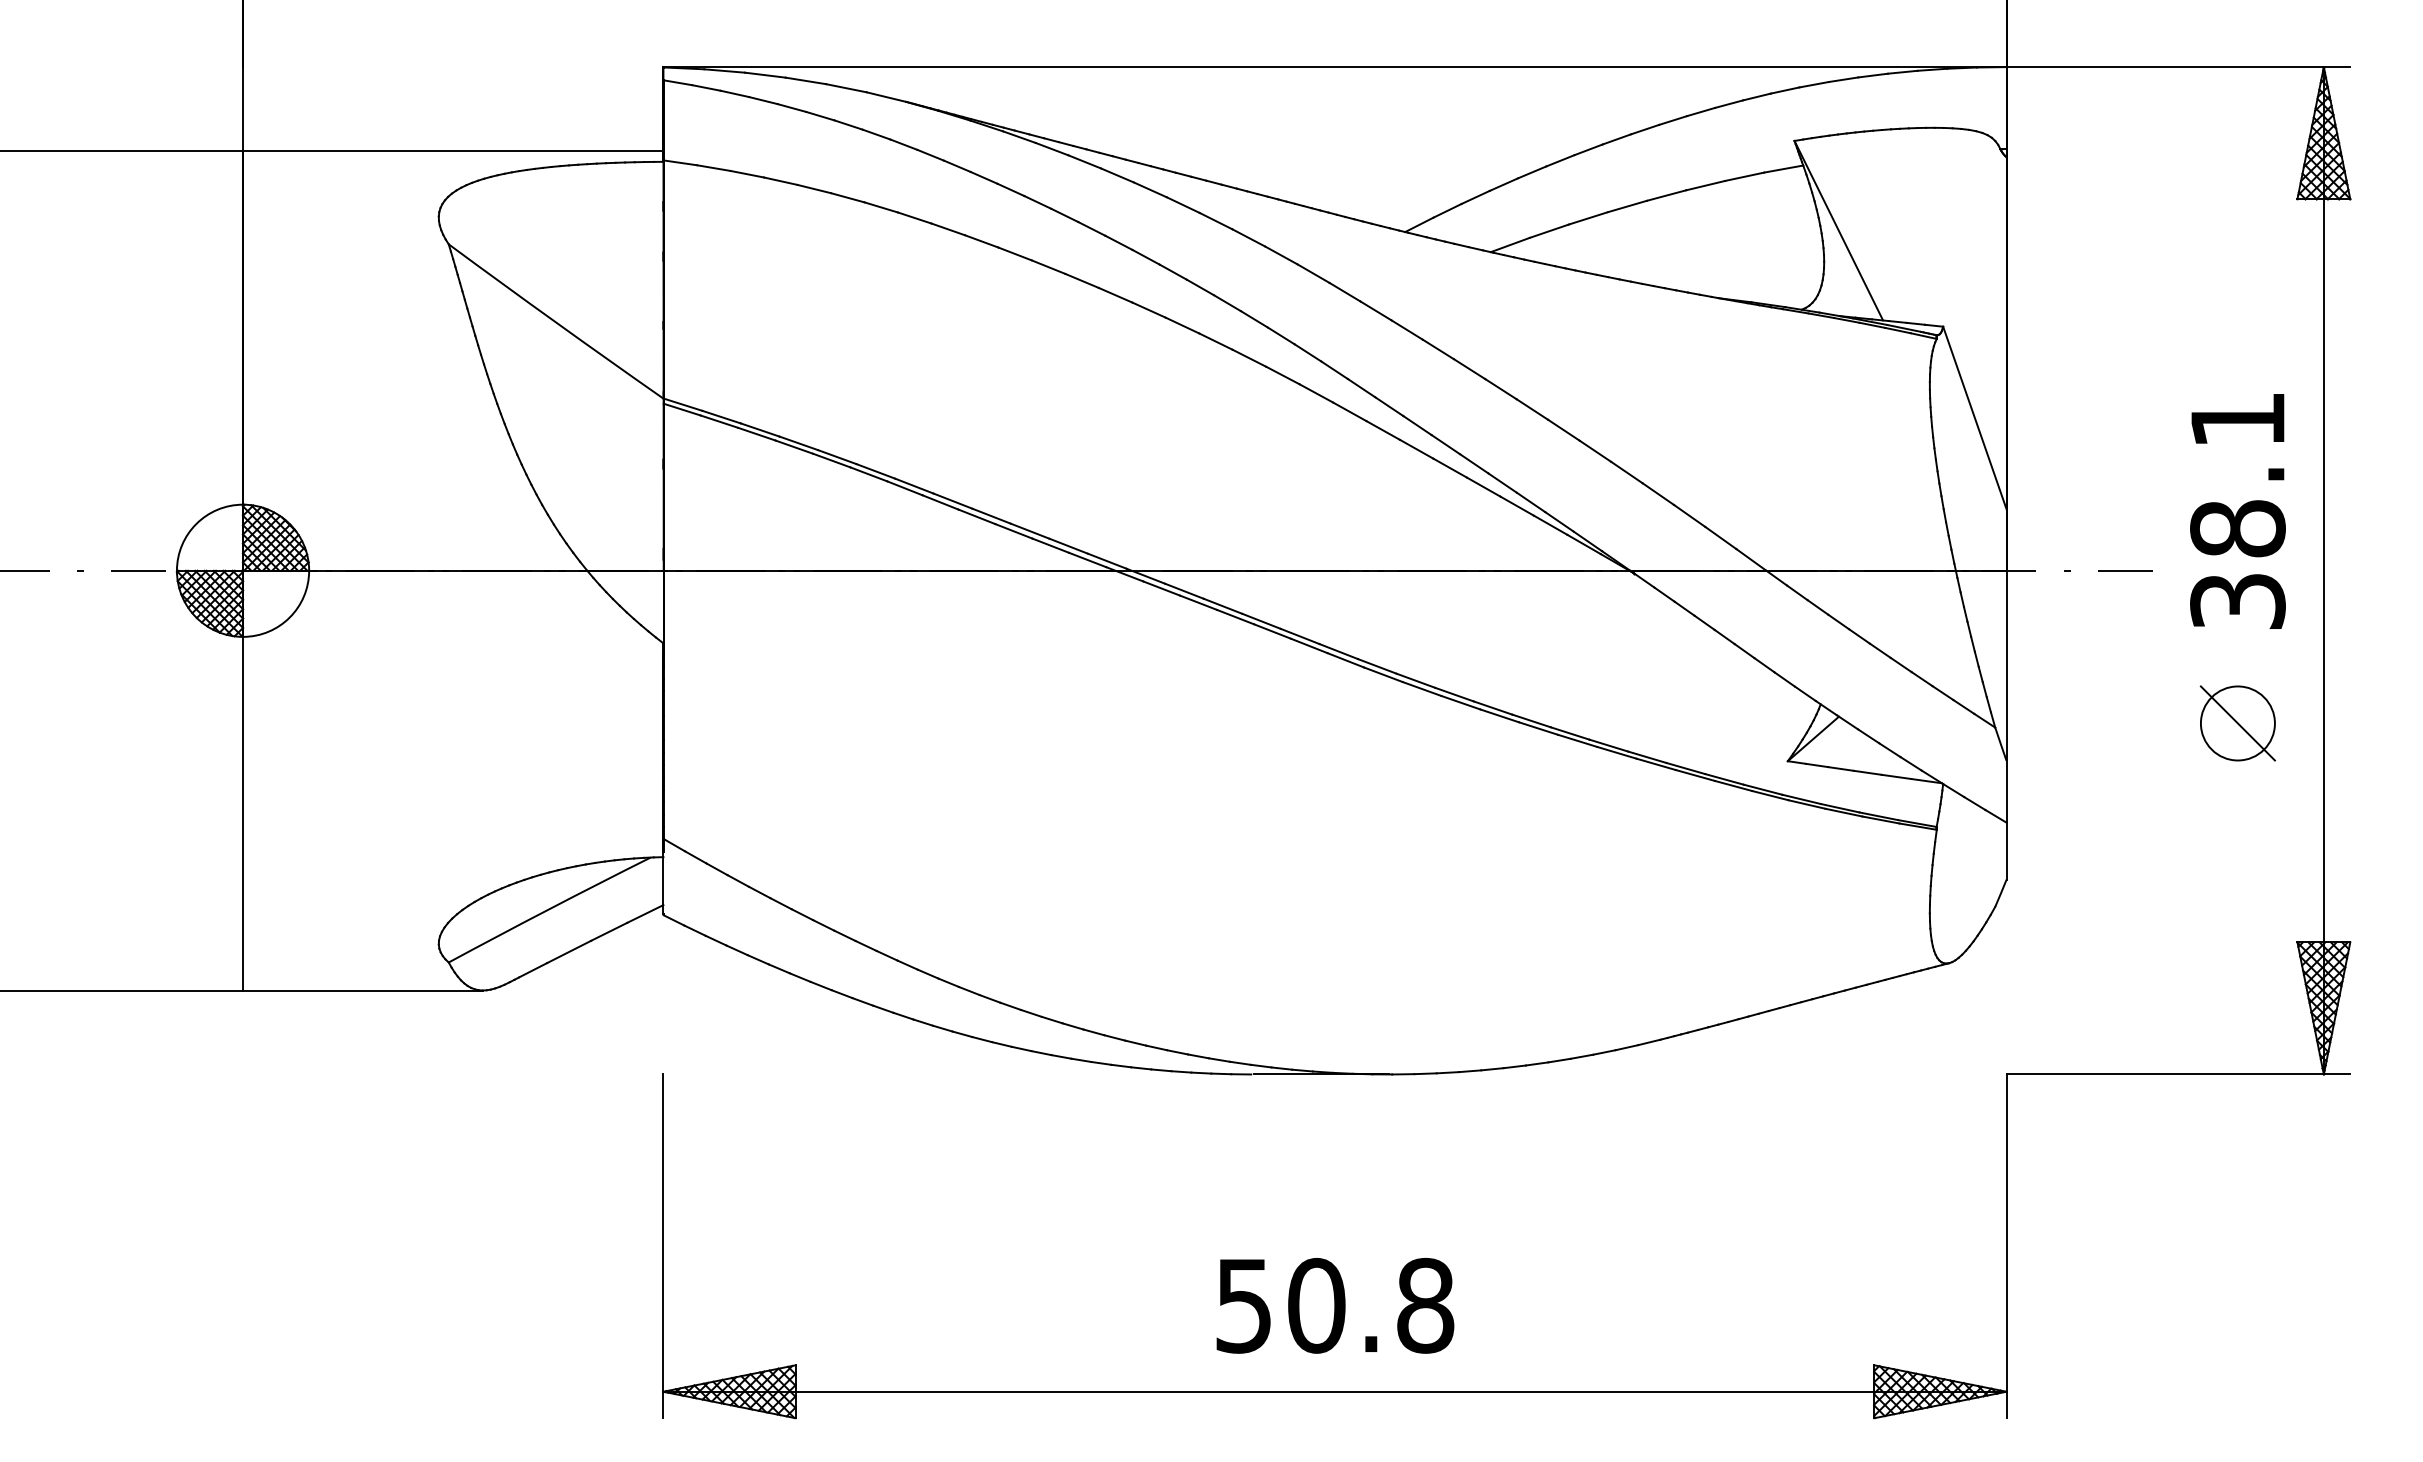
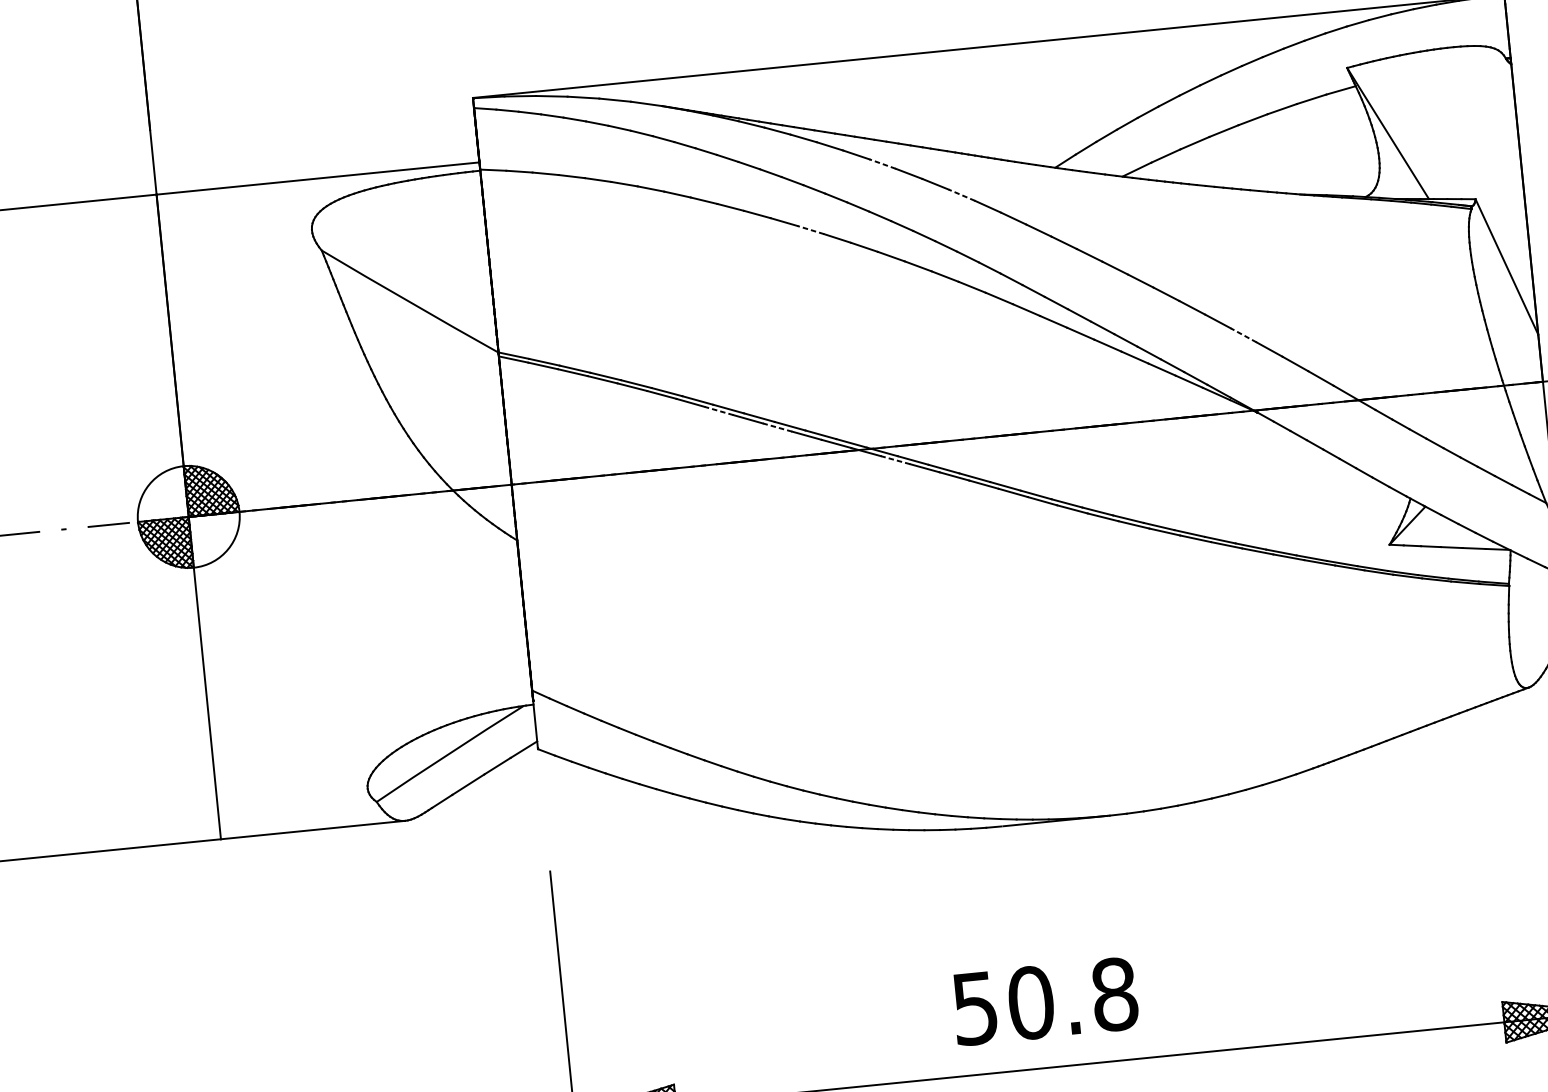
line: (1182, 204) -> (882, 163), solid -> dashed
line: (1281, 255) -> (962, 195), solid -> dashed
line: (1081, 280) -> (810, 229), solid -> dashed
line: (1626, 472) -> (1243, 335), solid -> dashed
line: (940, 502) -> (719, 411), solid -> dashed
line: (1013, 531) -> (777, 427), solid -> dashed
line: (1161, 588) -> (895, 460), solid -> dashed
text: (1335, 1305) -> (1045, 1001), moved

